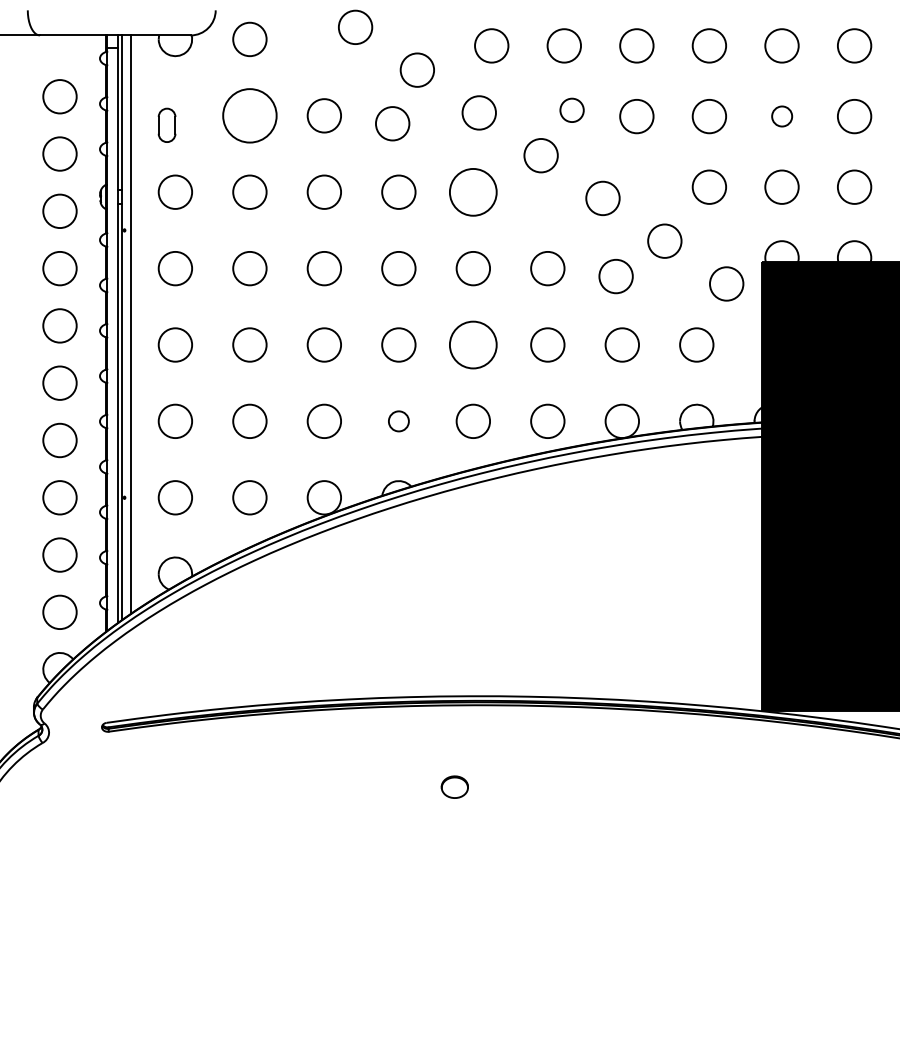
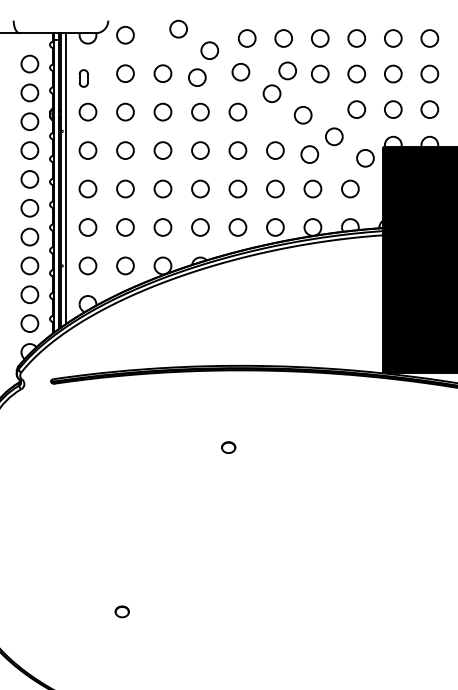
circle: (571, 109) -> (287, 70), size x1.43
circle: (249, 115) -> (125, 73), size x0.62
circle: (782, 115) -> (393, 73), size x1.67
circle: (472, 190) -> (237, 111), size x0.71
circle: (472, 343) -> (237, 188), size x0.71
circle: (398, 421) -> (200, 227), size x1.67
part: (454, 786) -> (228, 447), moved

